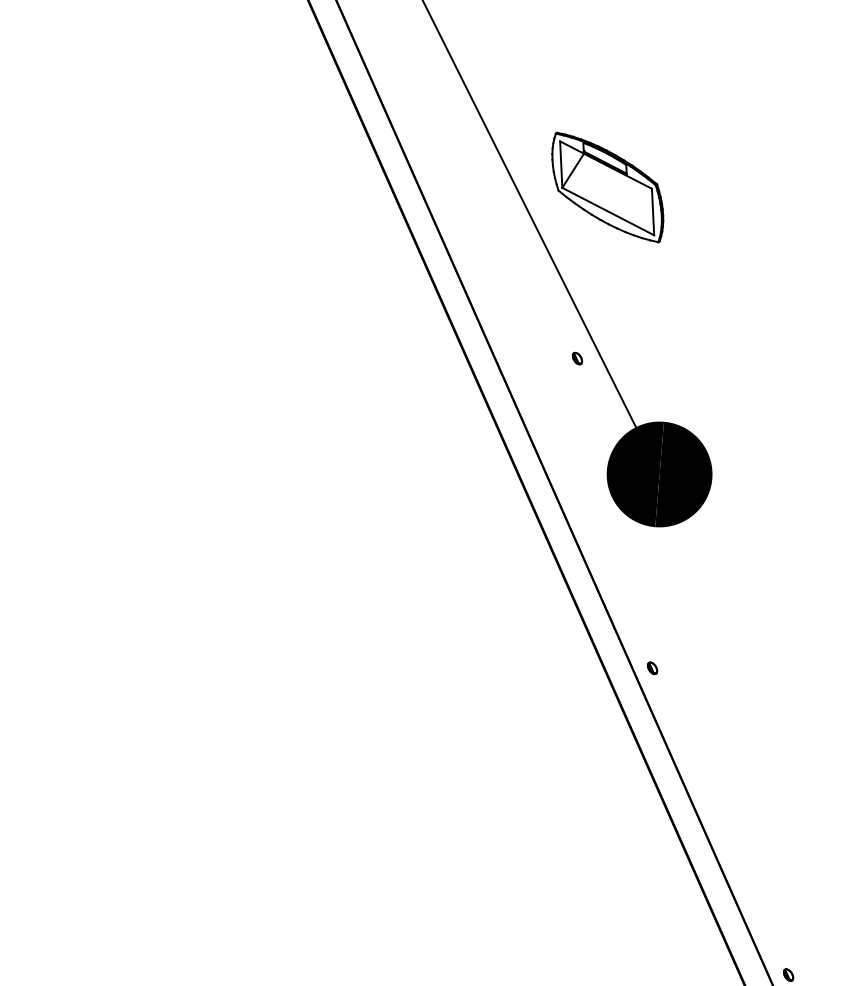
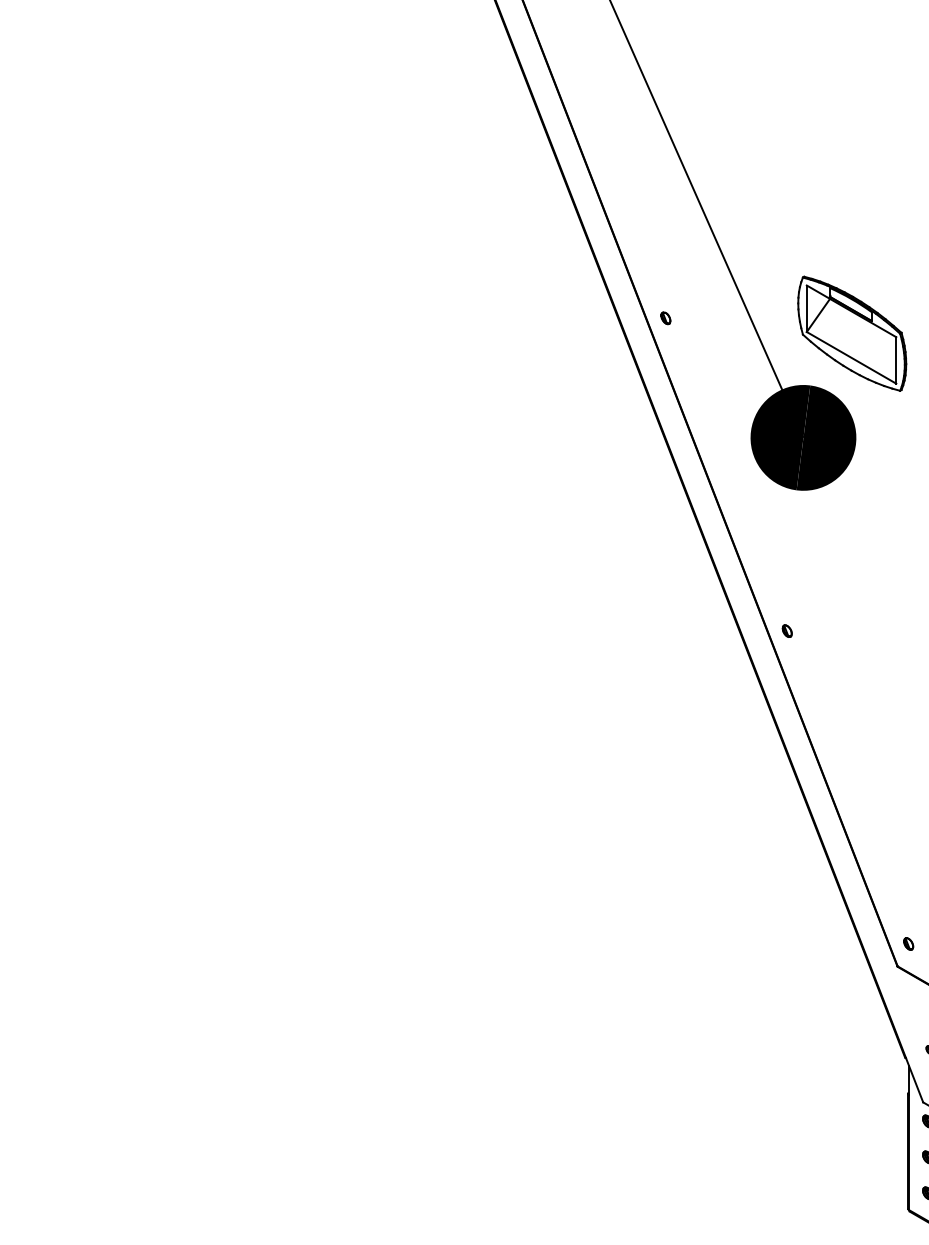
part: (608, 187) -> (852, 333), moved
part: (577, 358) -> (665, 318), moved

